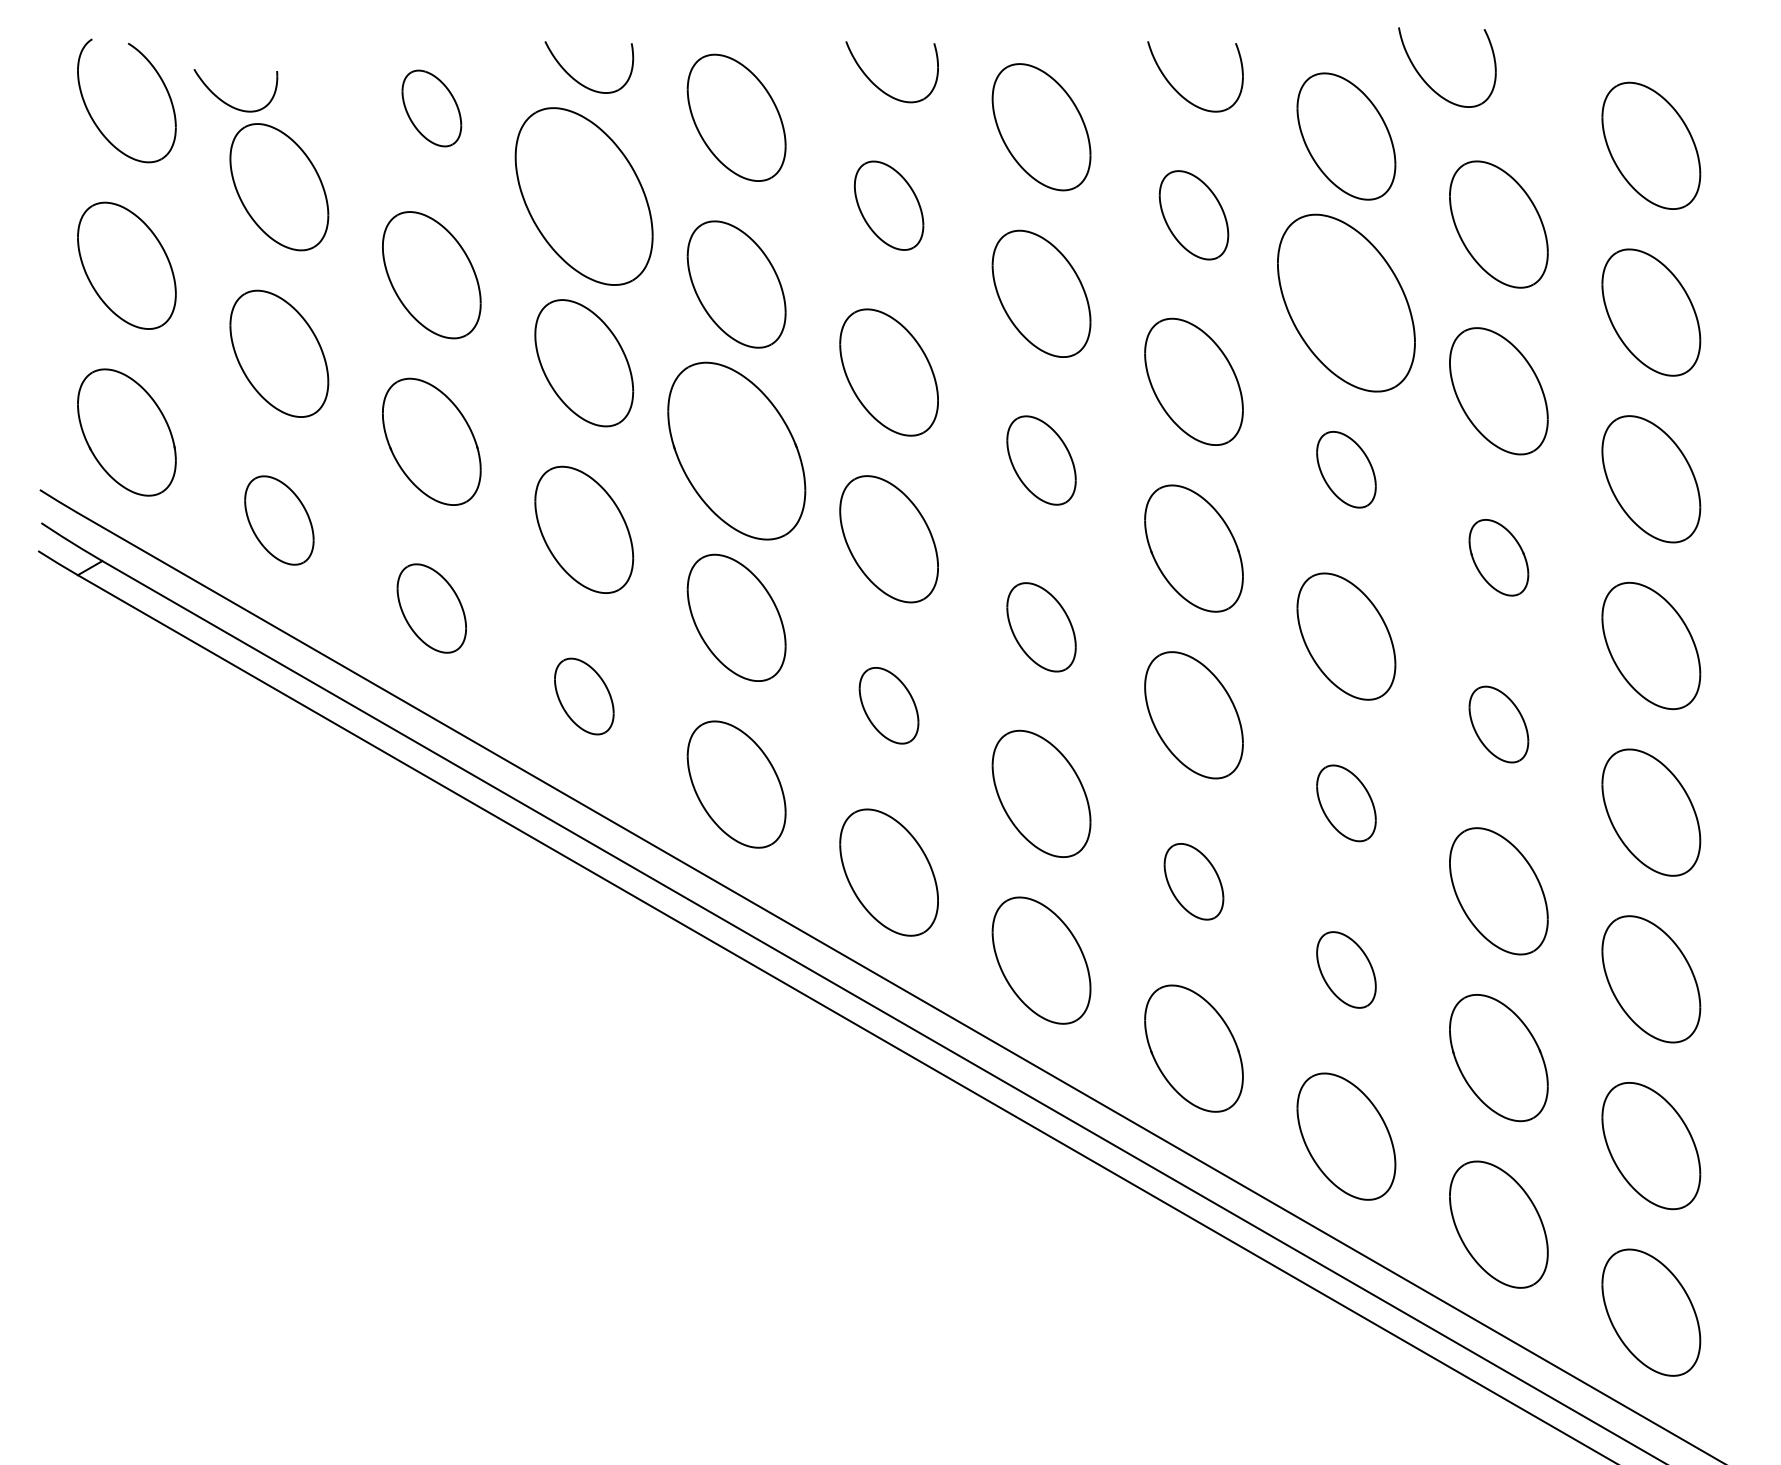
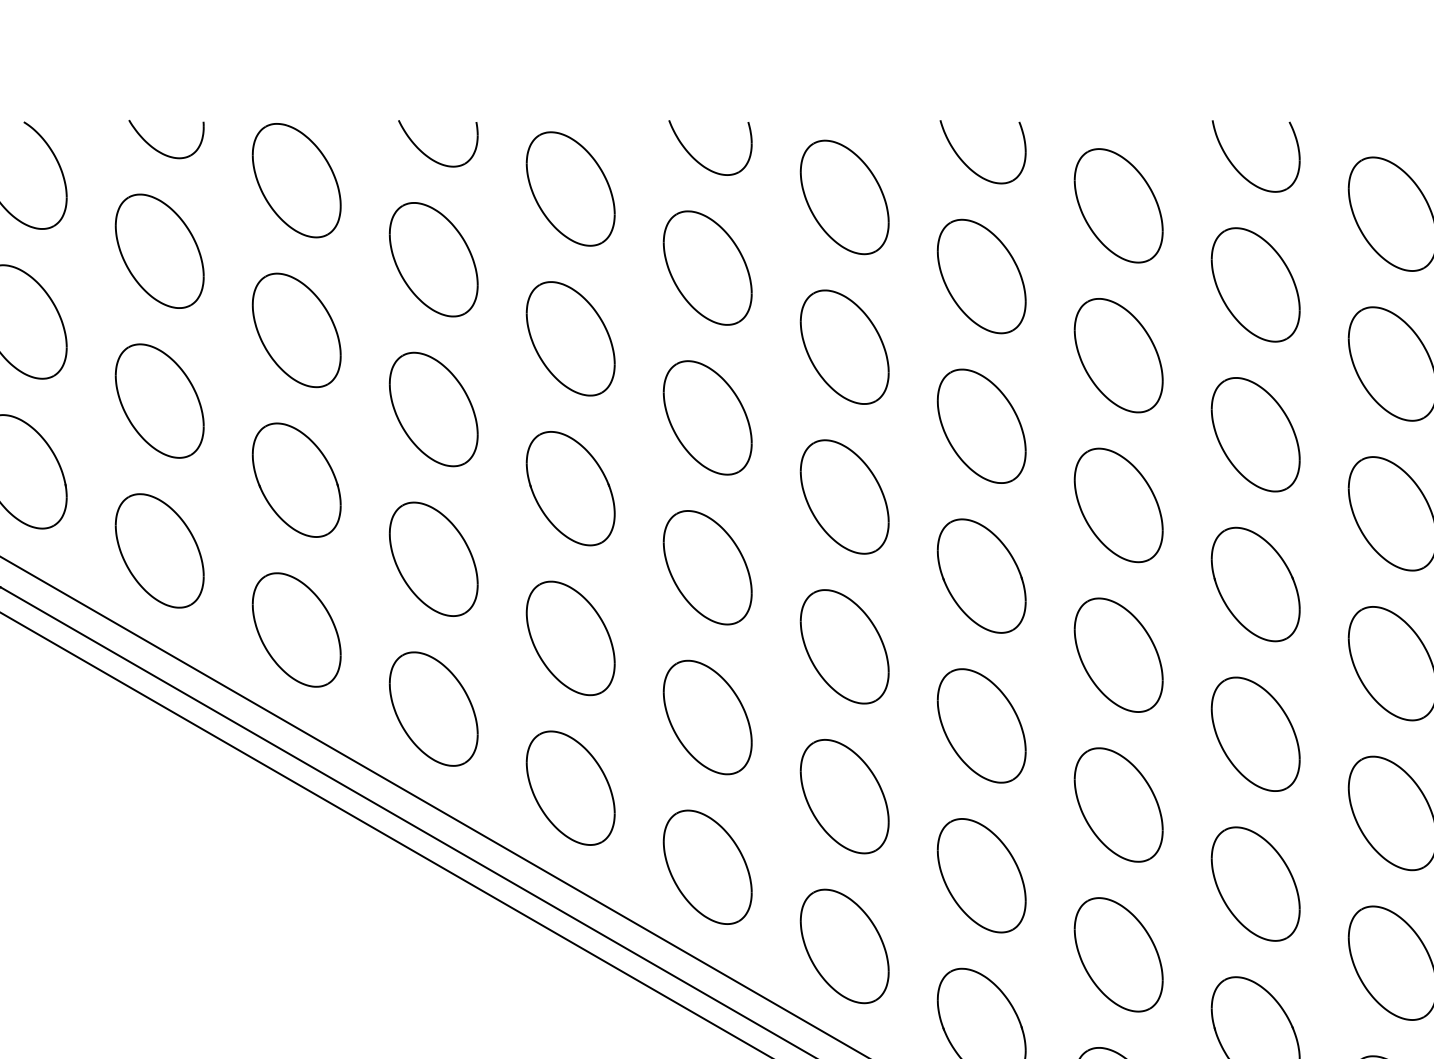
part: (1426, 81) -> (1237, 168), moved
part: (226, 102) -> (158, 150), moved
part: (431, 108) -> (296, 180), size x1.67
part: (584, 196) -> (433, 259), size x0.71
part: (888, 205) -> (707, 267), size x1.43
part: (1193, 215) -> (981, 276), size x1.43
part: (1346, 303) -> (1118, 355), size x0.71
part: (736, 451) -> (570, 488), size x0.71
part: (1041, 460) -> (844, 496), size x1.43
part: (1346, 469) -> (1118, 505), size x1.67
part: (279, 520) -> (159, 550), size x1.43
part: (1498, 557) -> (1255, 584), size x1.67
part: (431, 608) -> (296, 629), size x1.43
part: (1041, 627) -> (844, 647), size x1.43
part: (584, 696) -> (433, 709), size x1.67
part: (888, 705) -> (707, 717), size x1.67
part: (1498, 724) -> (1255, 734), size x1.67
part: (1346, 803) -> (1118, 805), size x1.67
part: (1193, 881) -> (981, 875), size x1.67
part: (1346, 969) -> (1118, 954), size x1.67

